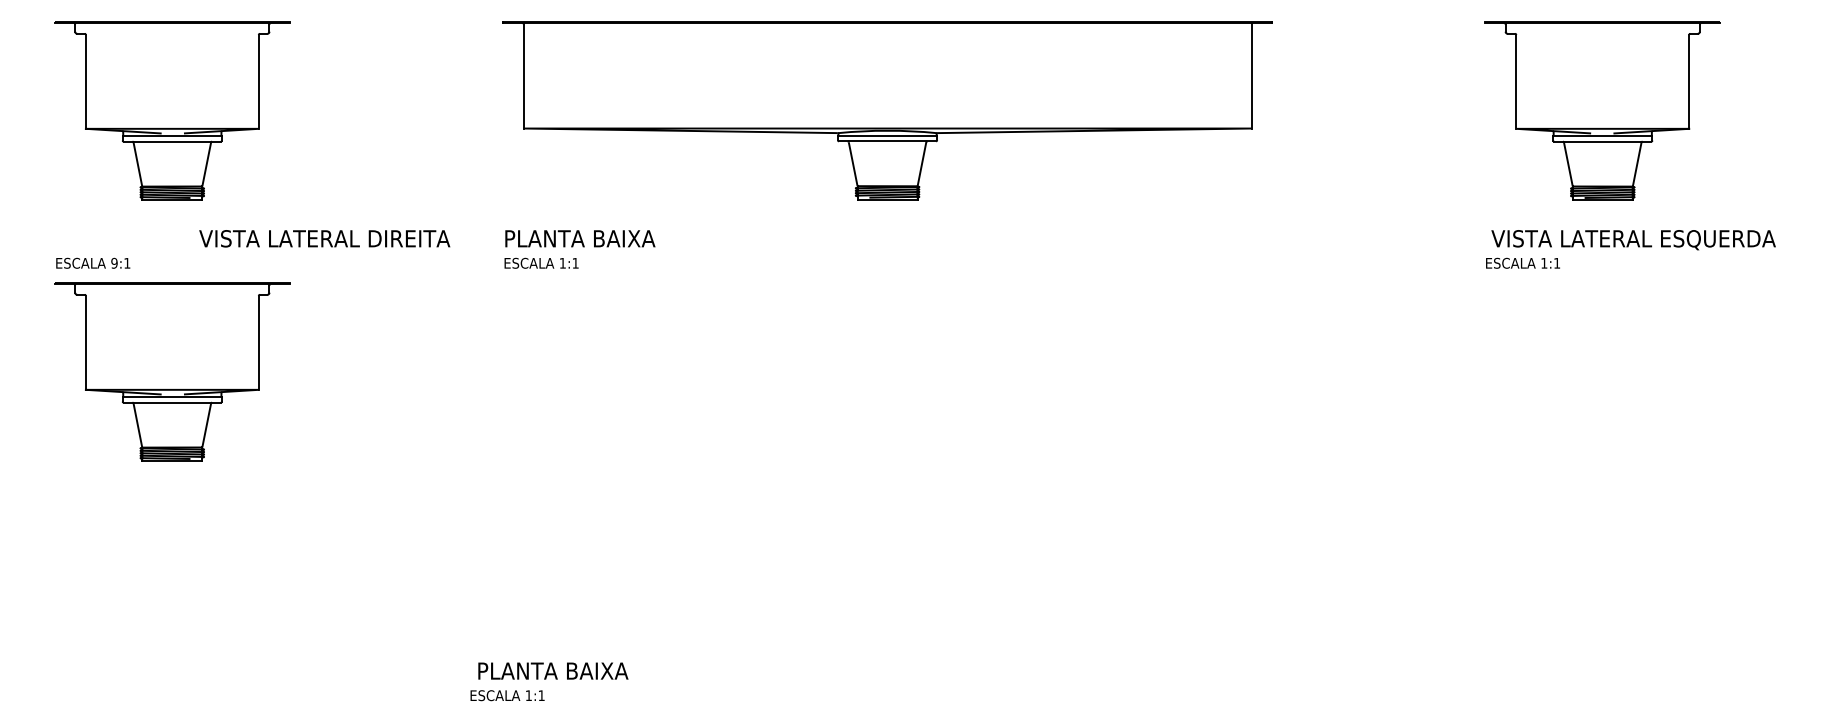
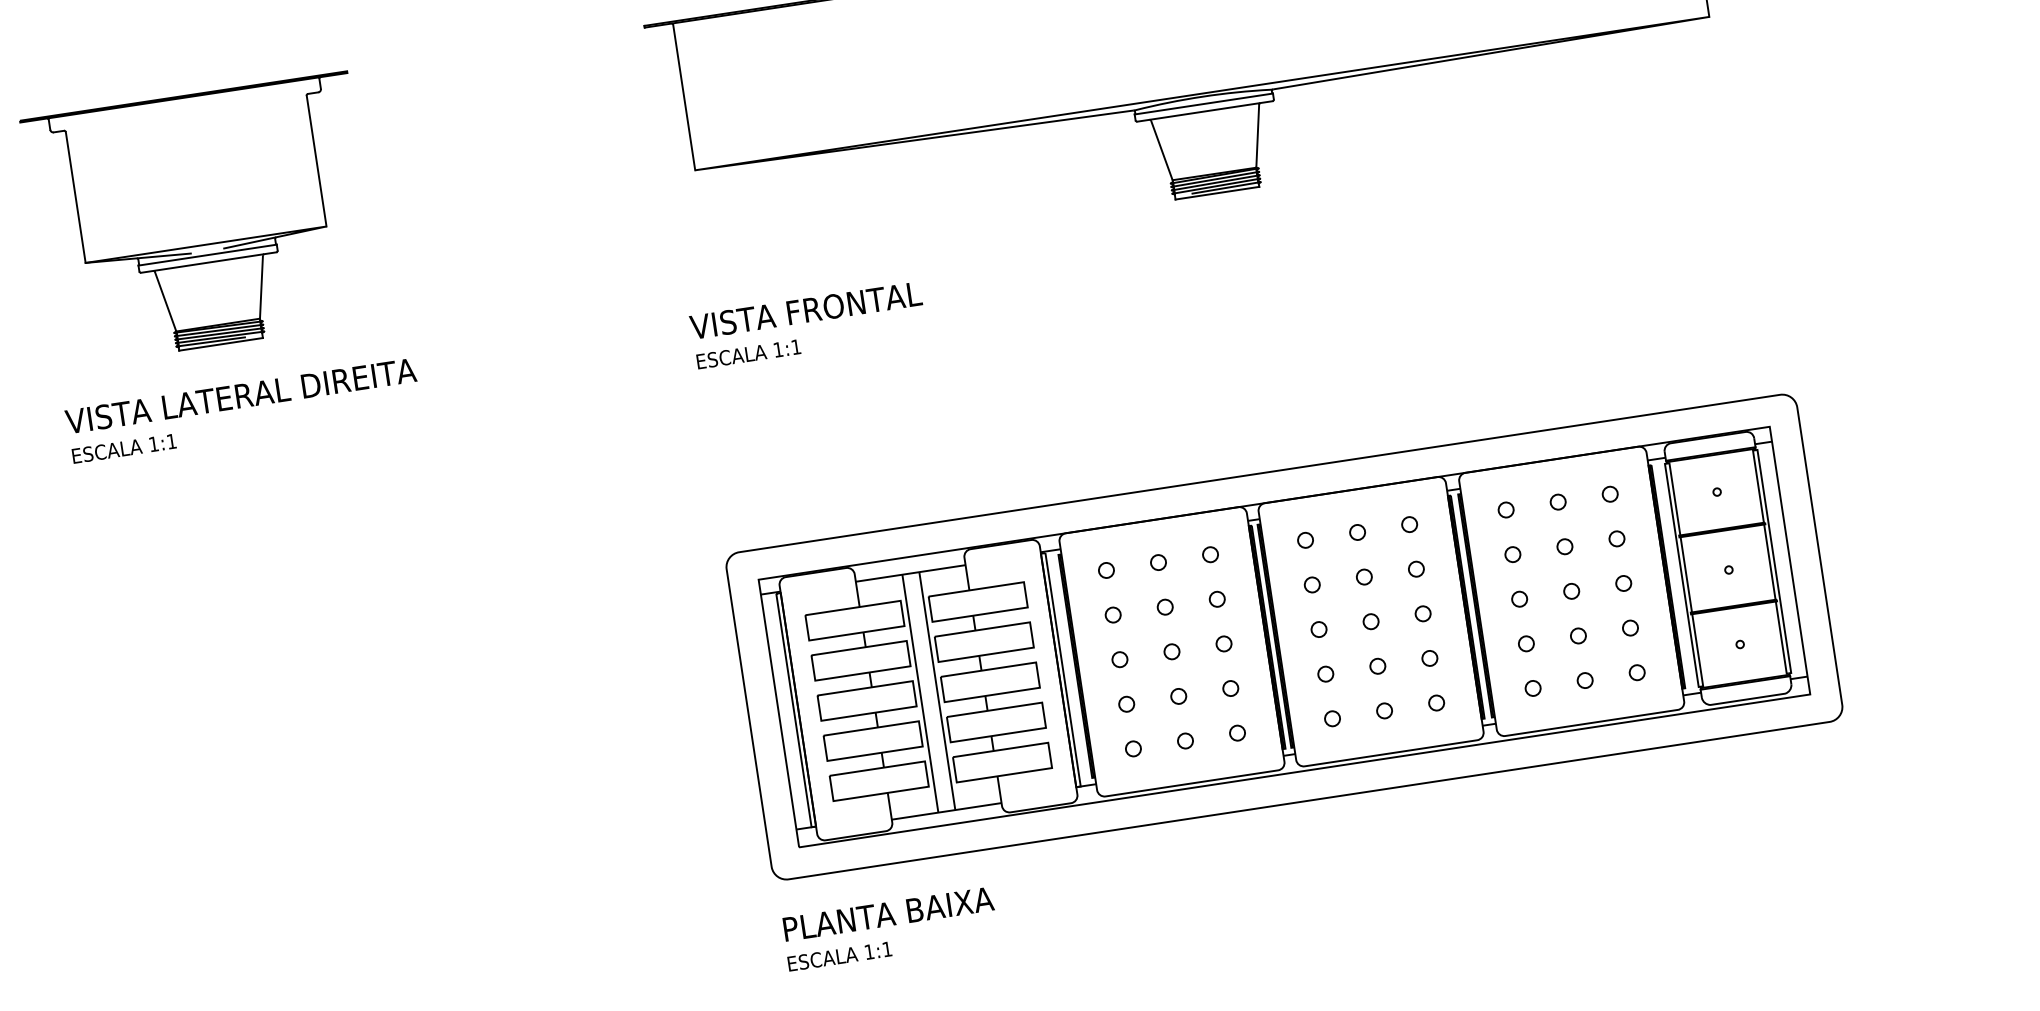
text: (324, 238) -> (240, 395), moved
text: (586, 238) -> (806, 310), PLANTA BAIXA -> VISTA FRONTAL
text: (114, 262) -> (153, 443), 9:1 -> 1:1
part: (172, 371) -> (257, 582), removed
part: (887, 518) -> (1284, 636), added
text: (553, 670) -> (888, 913), moved
text: (507, 695) -> (839, 956), moved

